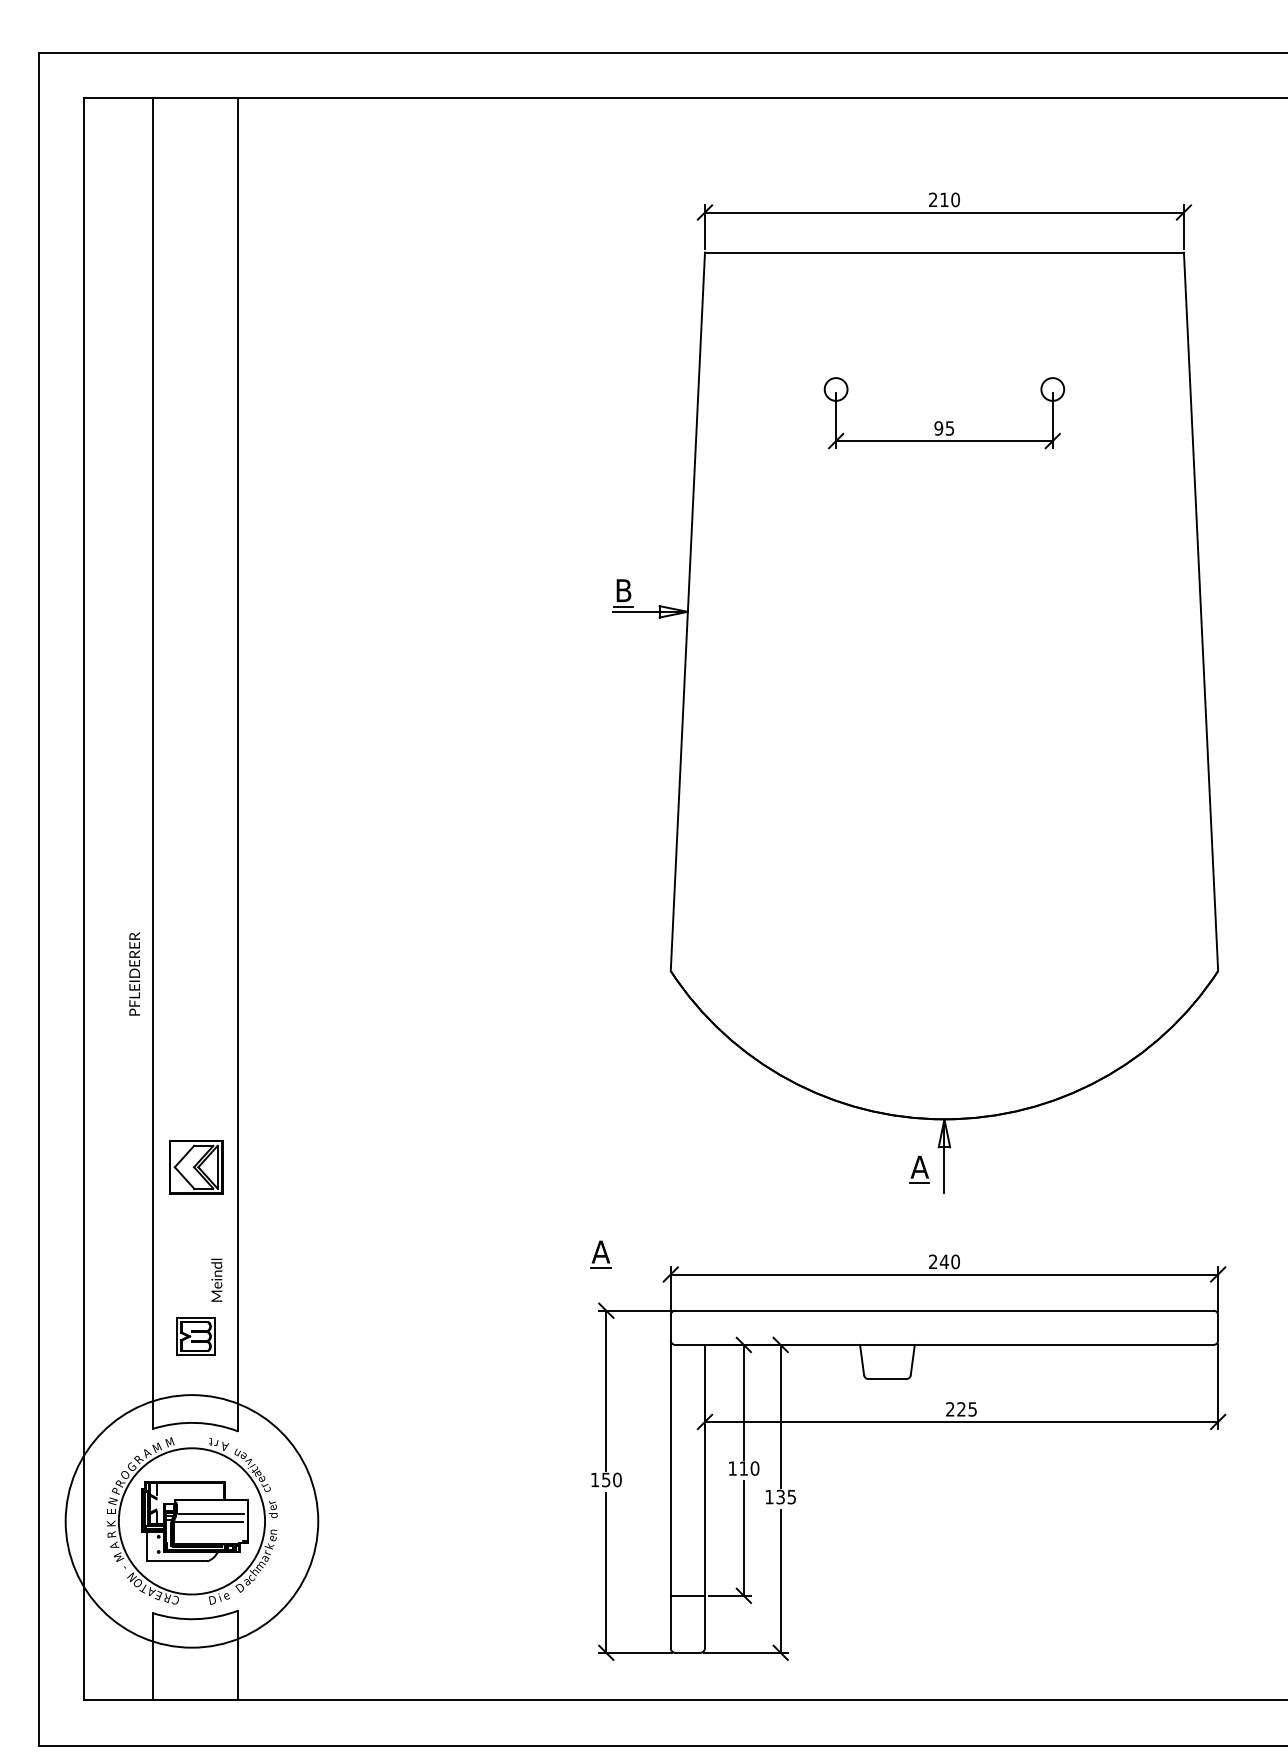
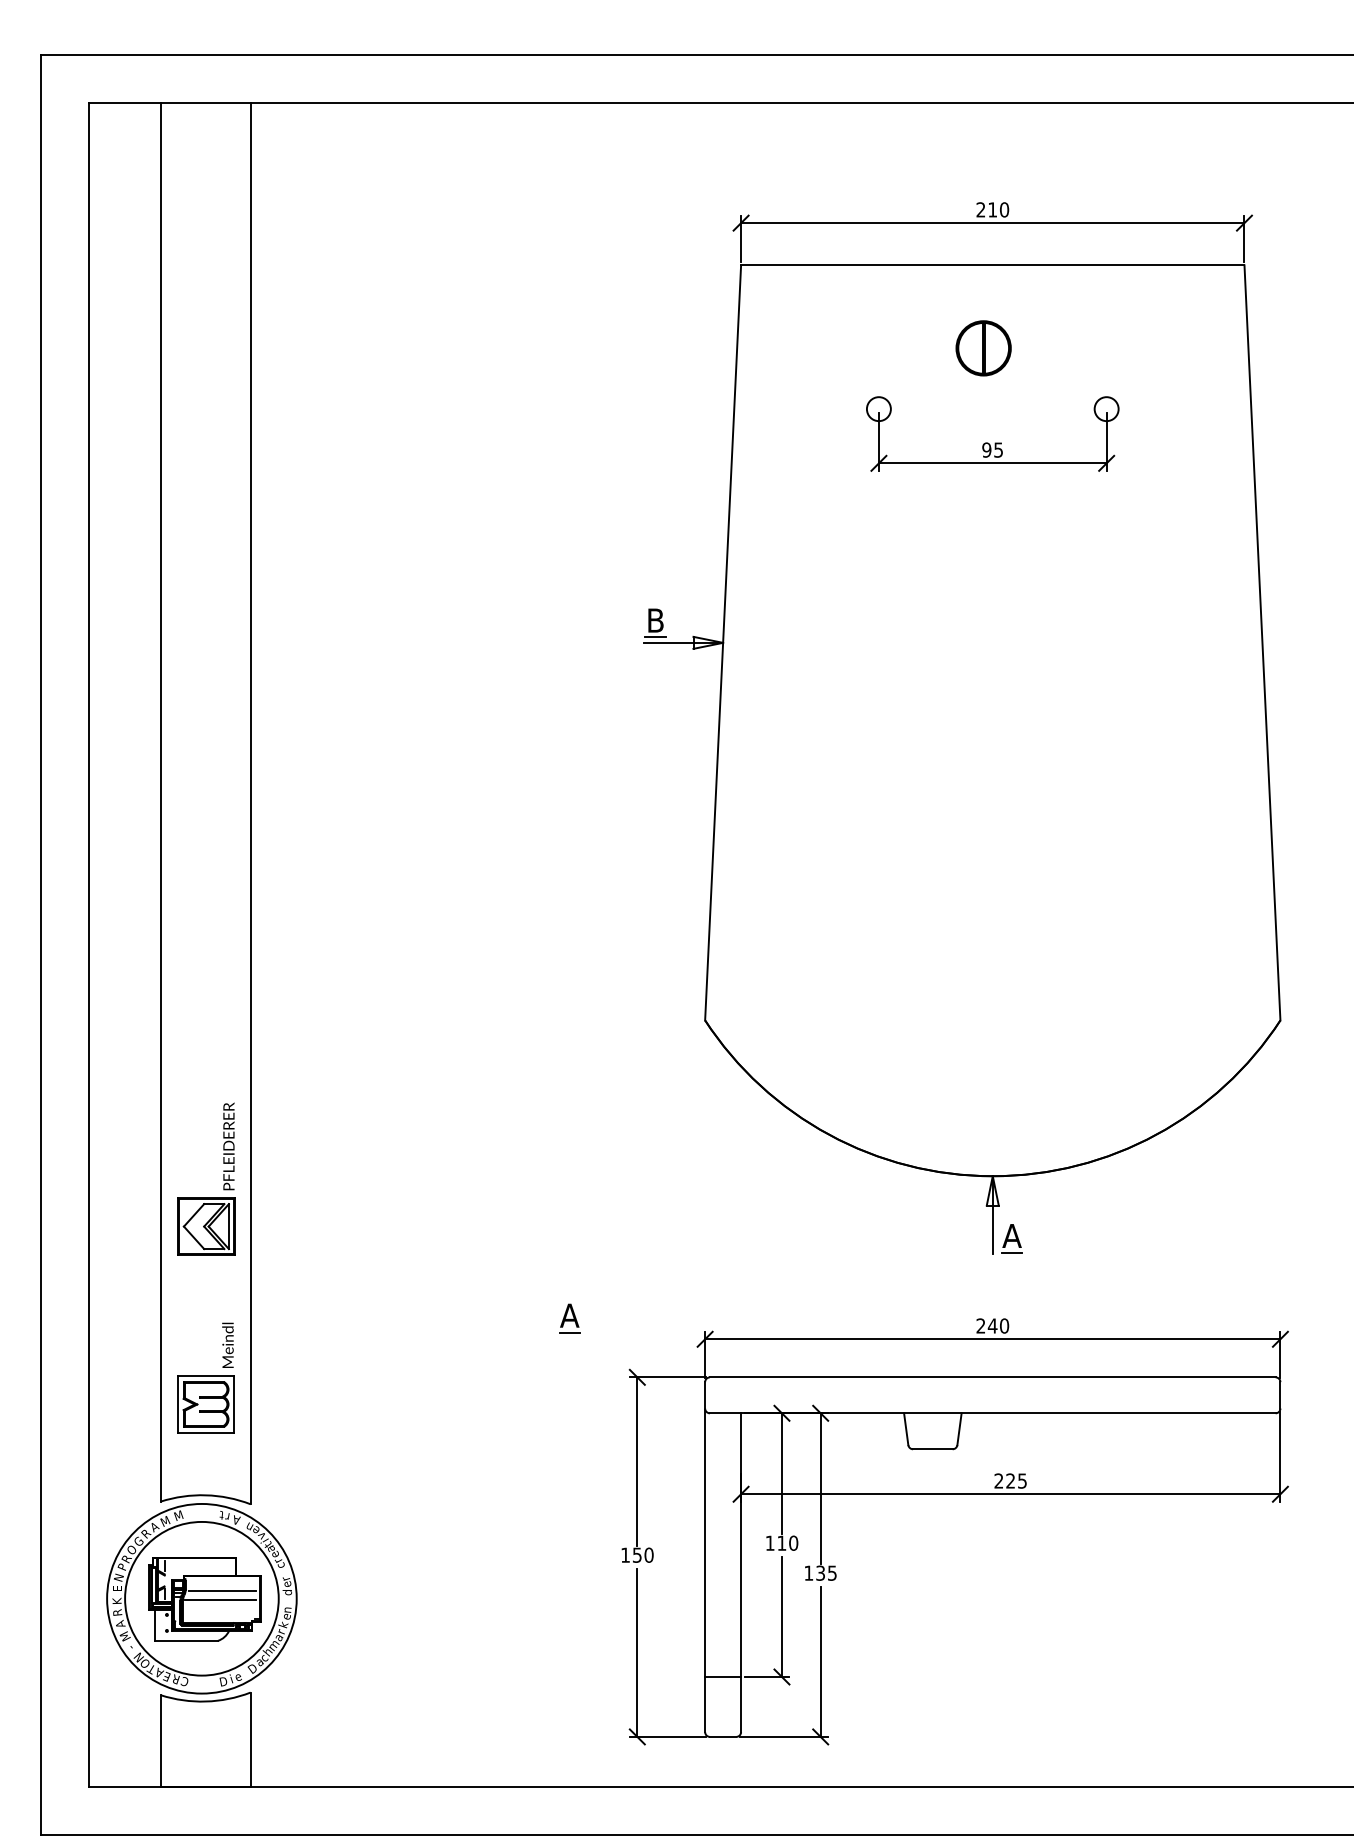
part: (935, 331) -> (983, 348), added
text: (134, 973) -> (228, 1145), moved
part: (919, 1169) -> (1011, 1238), moved
part: (600, 1254) -> (569, 1318), moved
part: (195, 1336) -> (205, 1404), size x1.43
circle: (191, 1521) -> (201, 1598), size x0.71

